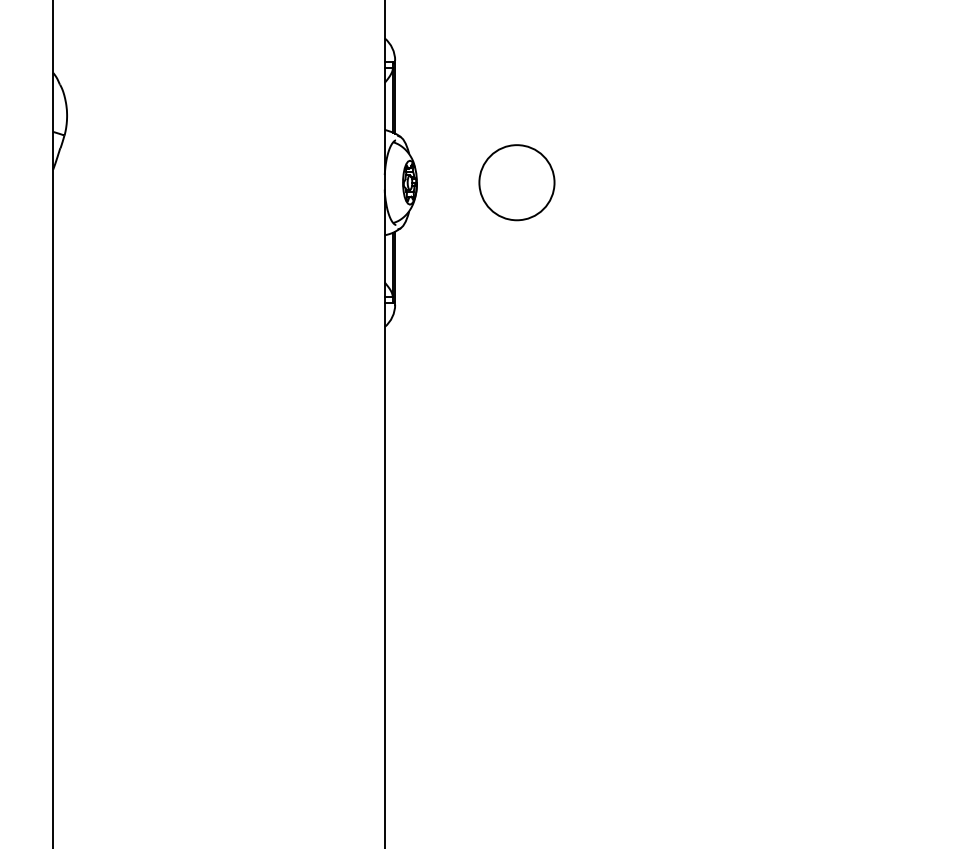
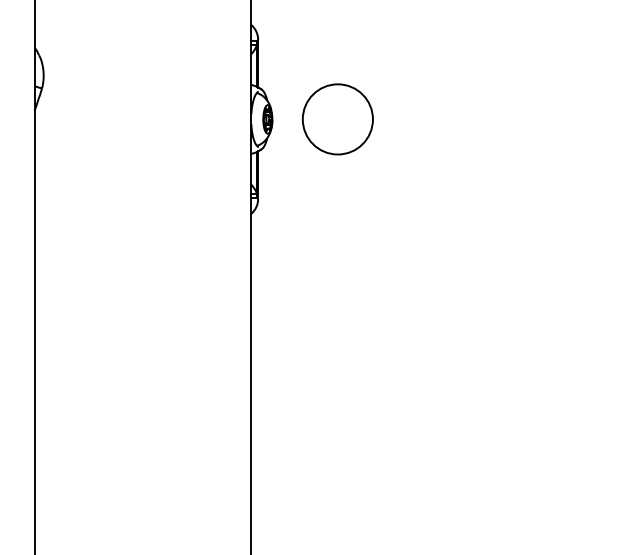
circle: (516, 182) -> (337, 119), size x1.43

